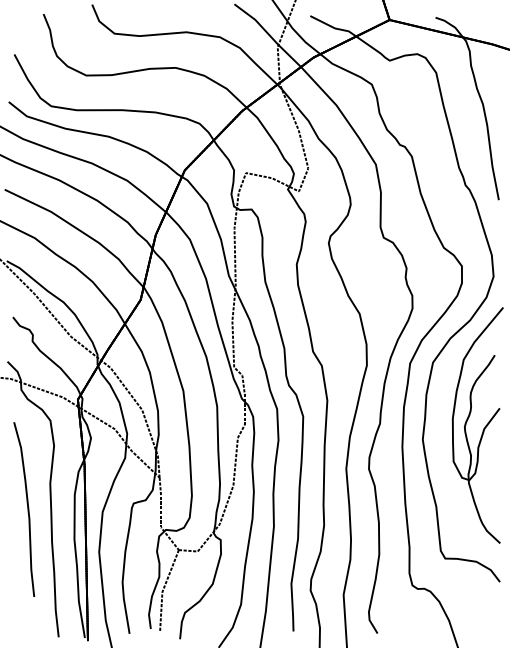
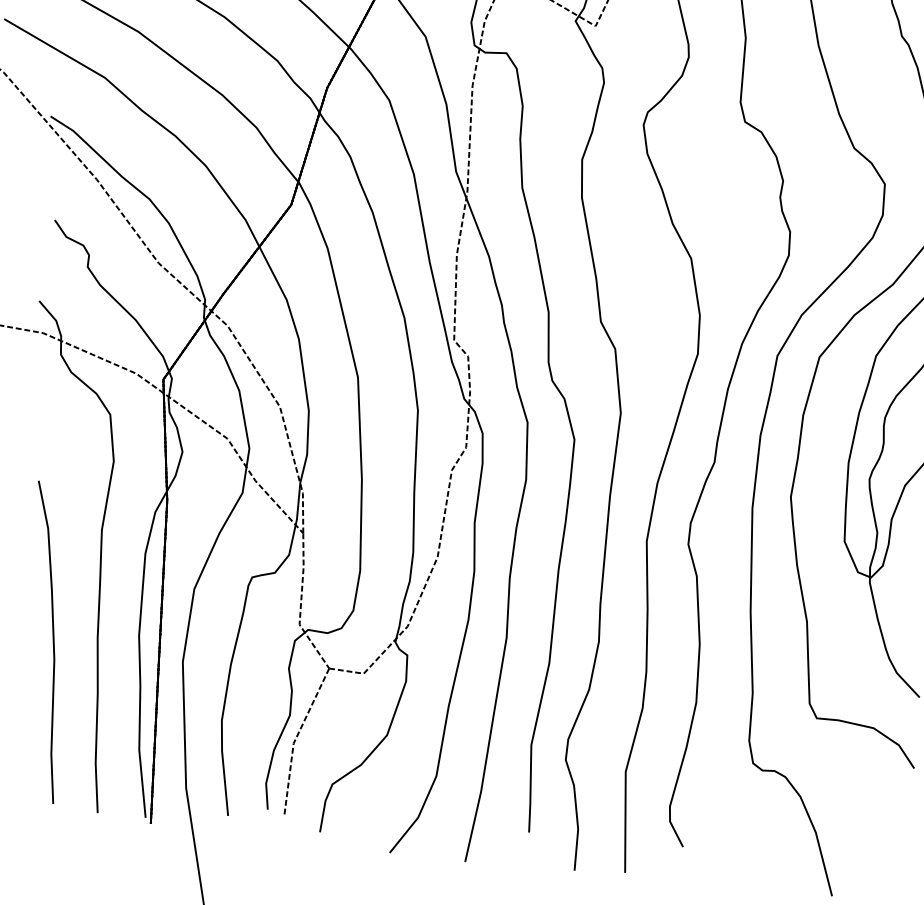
part: (24, 509) -> (46, 642), moved

